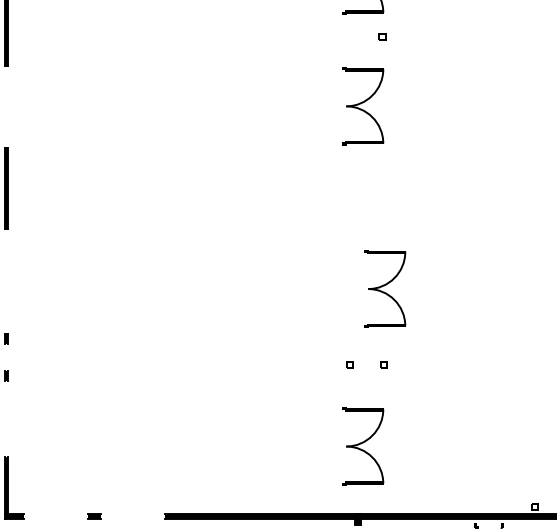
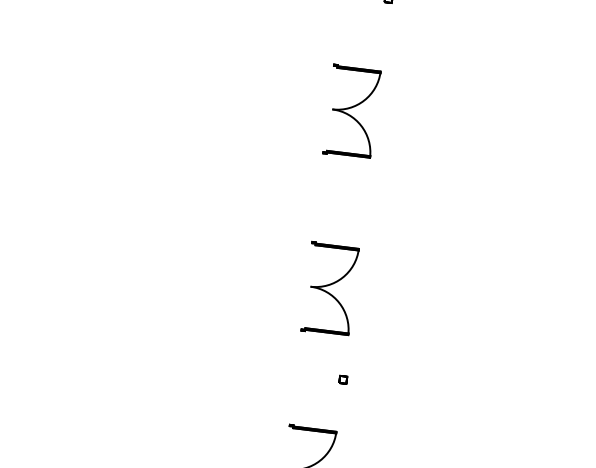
part: (363, 106) -> (352, 112), moved
part: (385, 288) -> (330, 288), moved
part: (349, 364) -> (303, 374), removed

